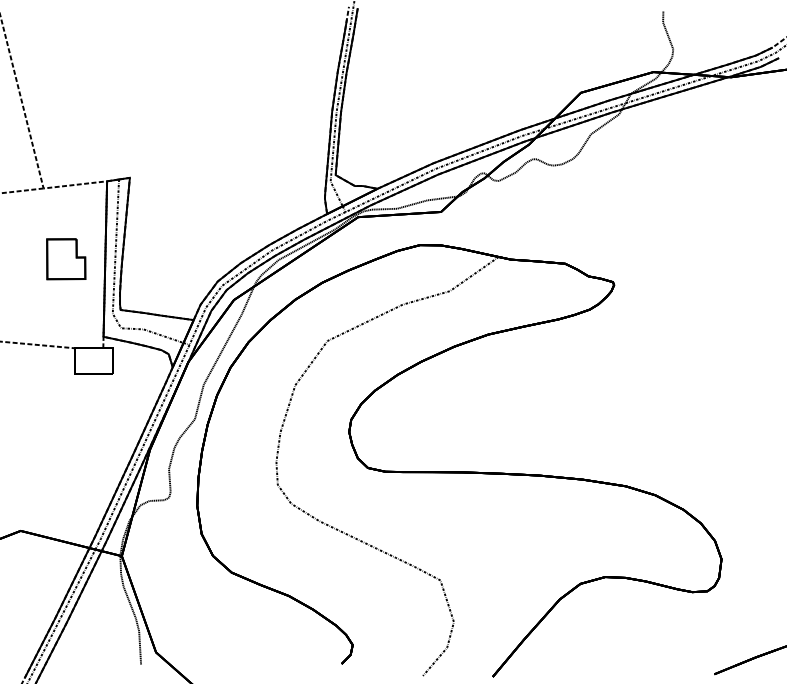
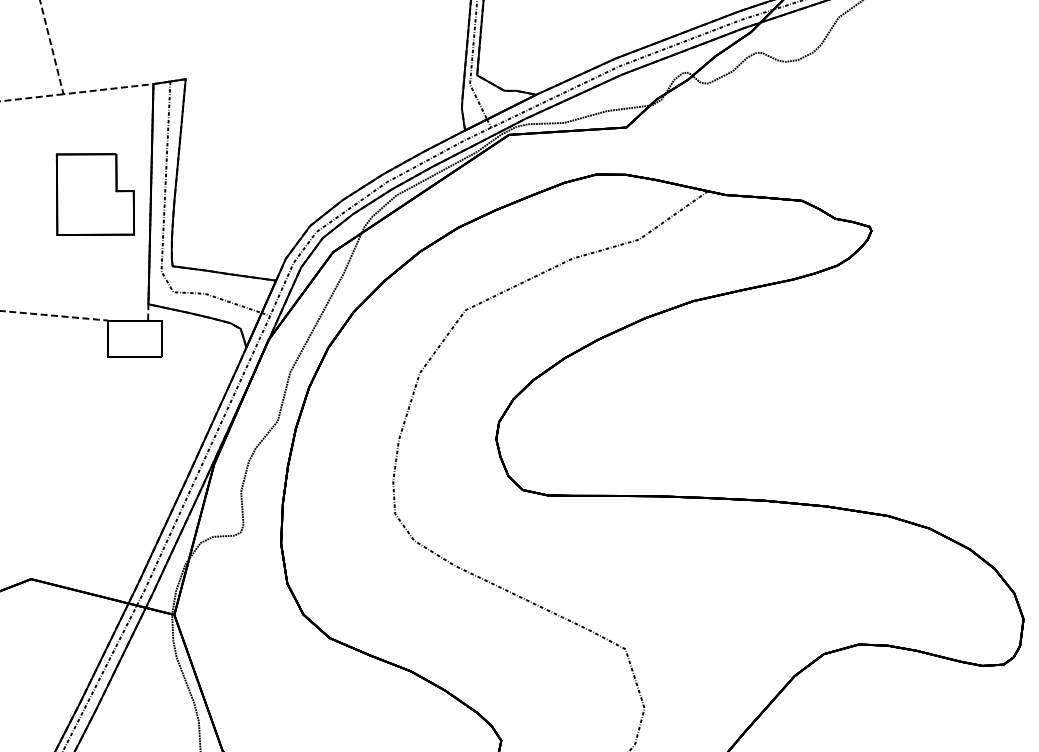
part: (66, 258) -> (95, 193), size x1.43

